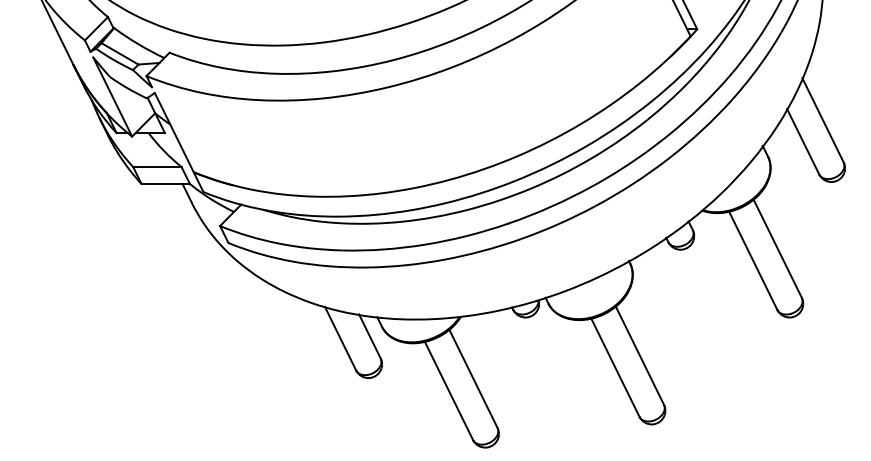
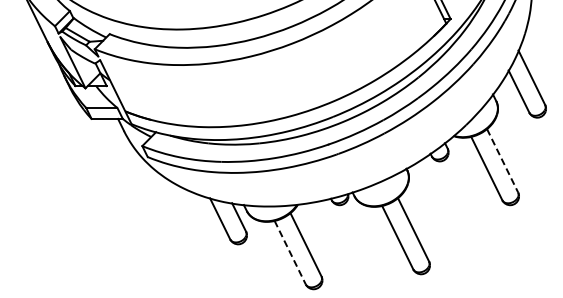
line: (777, 249) -> (502, 161), solid -> dashed
line: (449, 392) -> (290, 253), solid -> dashed

